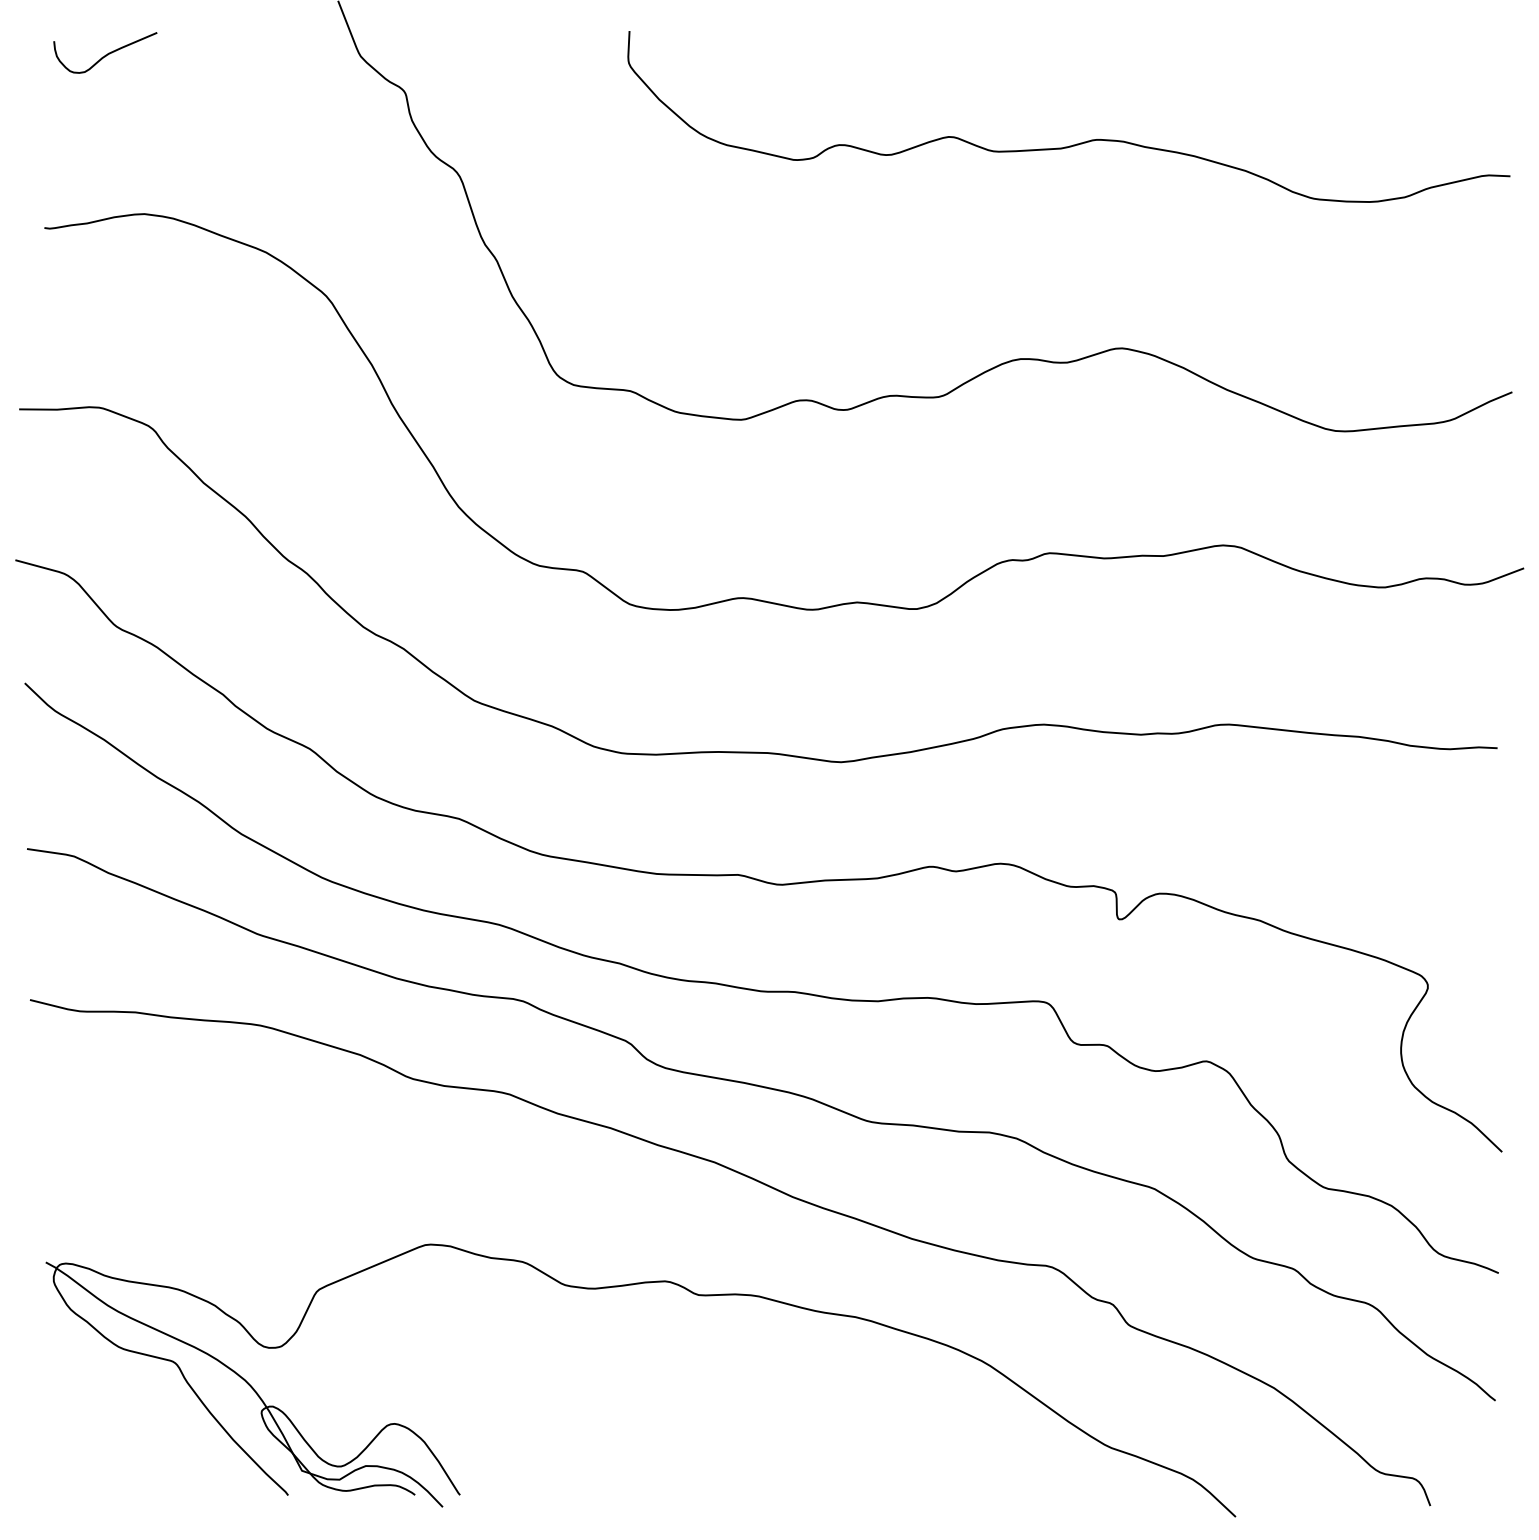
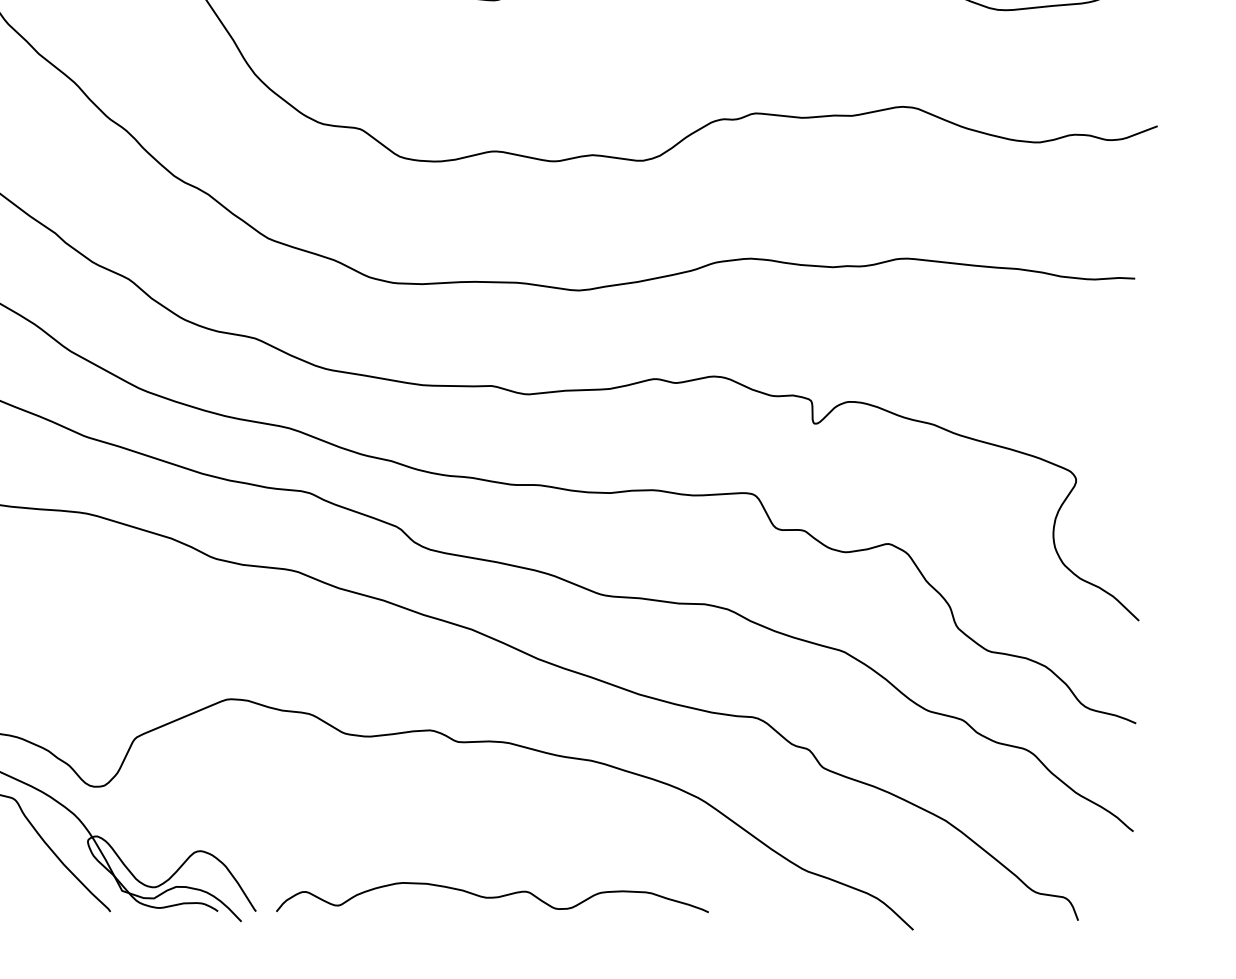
curve: (738, 1478) -> (492, 897), added

